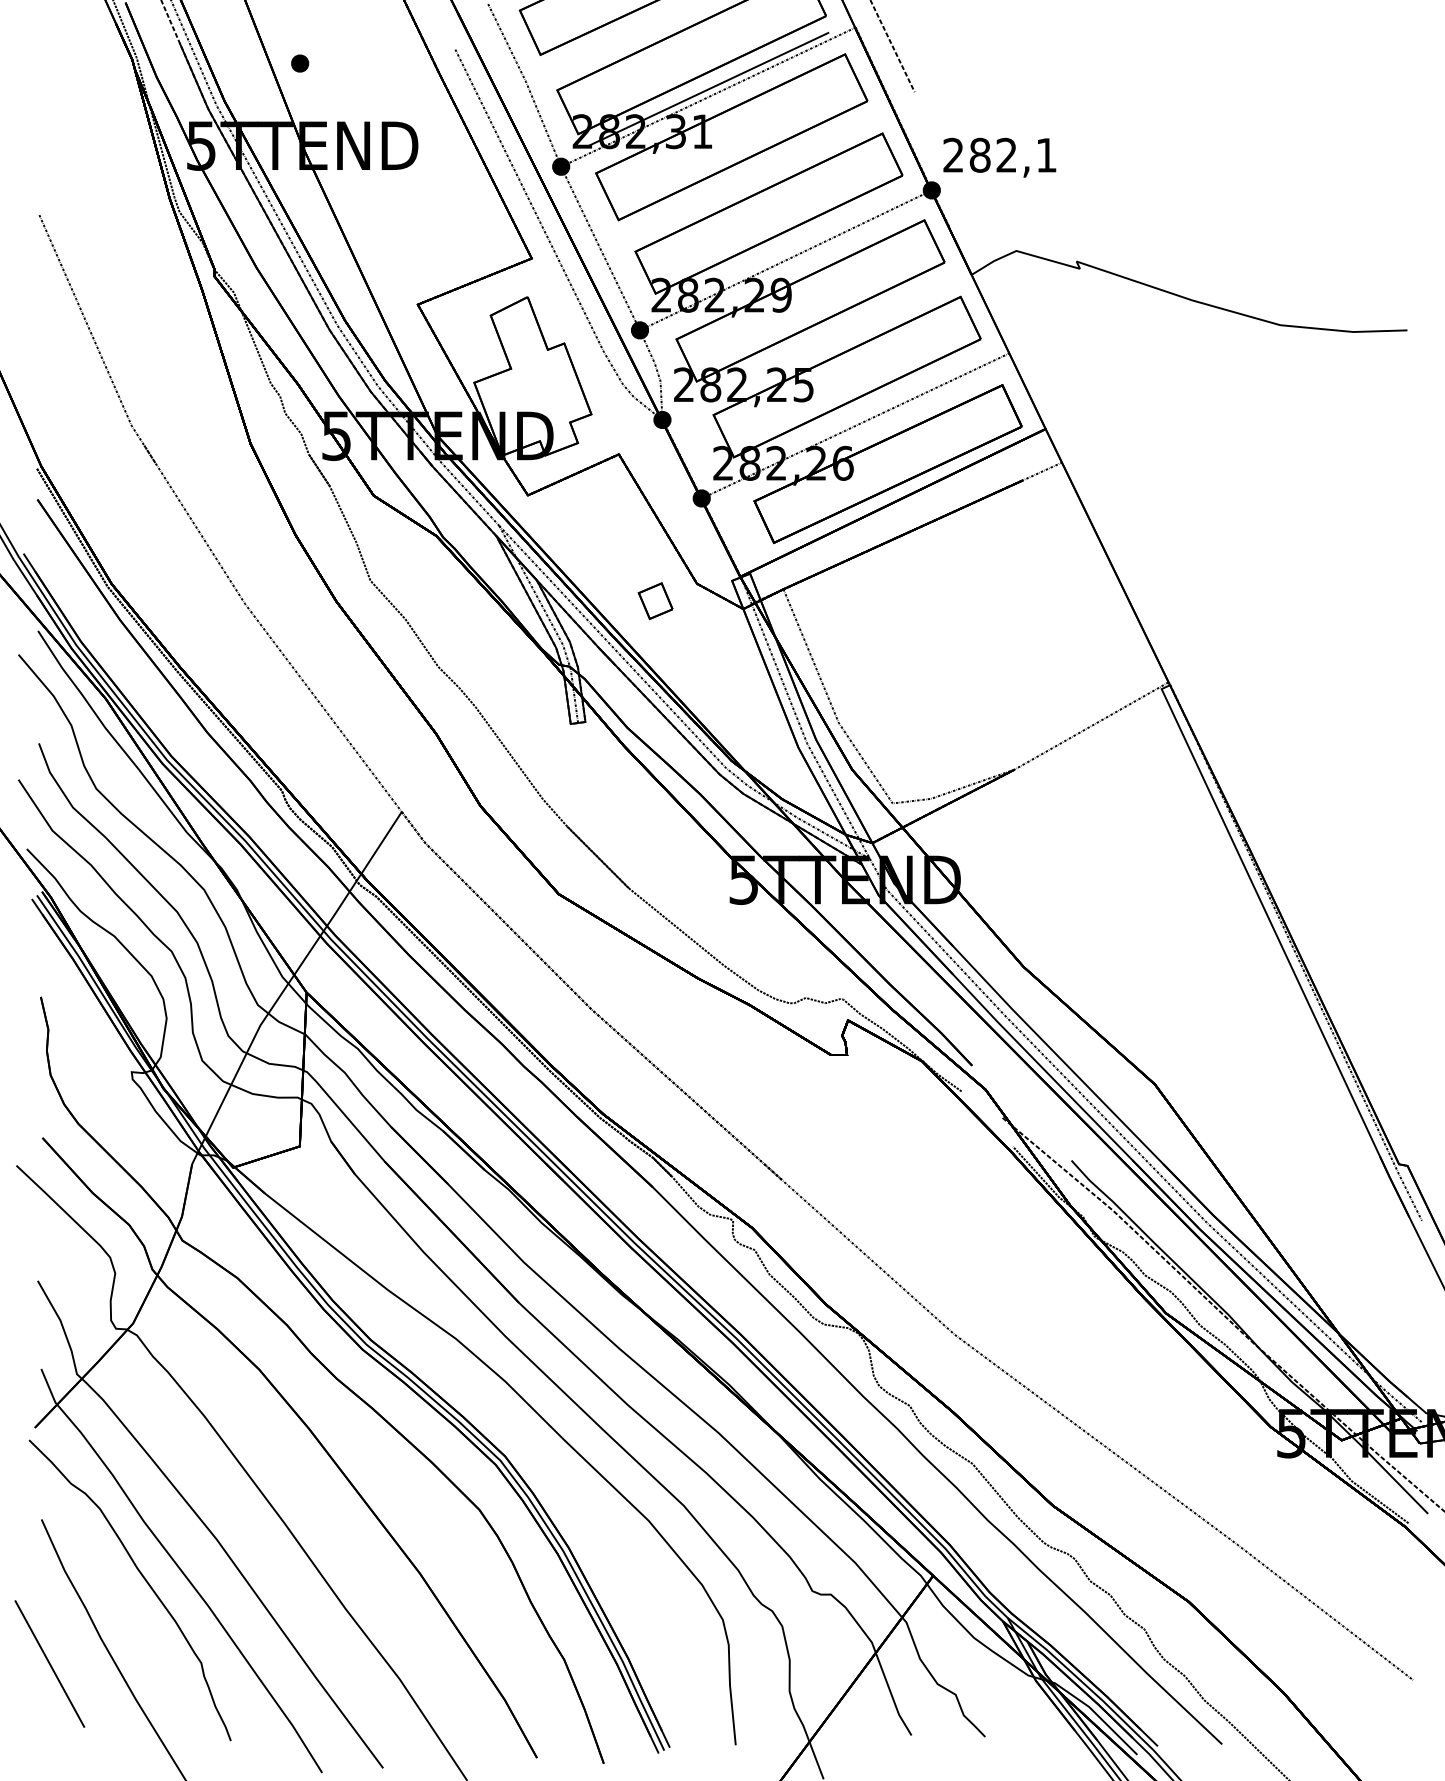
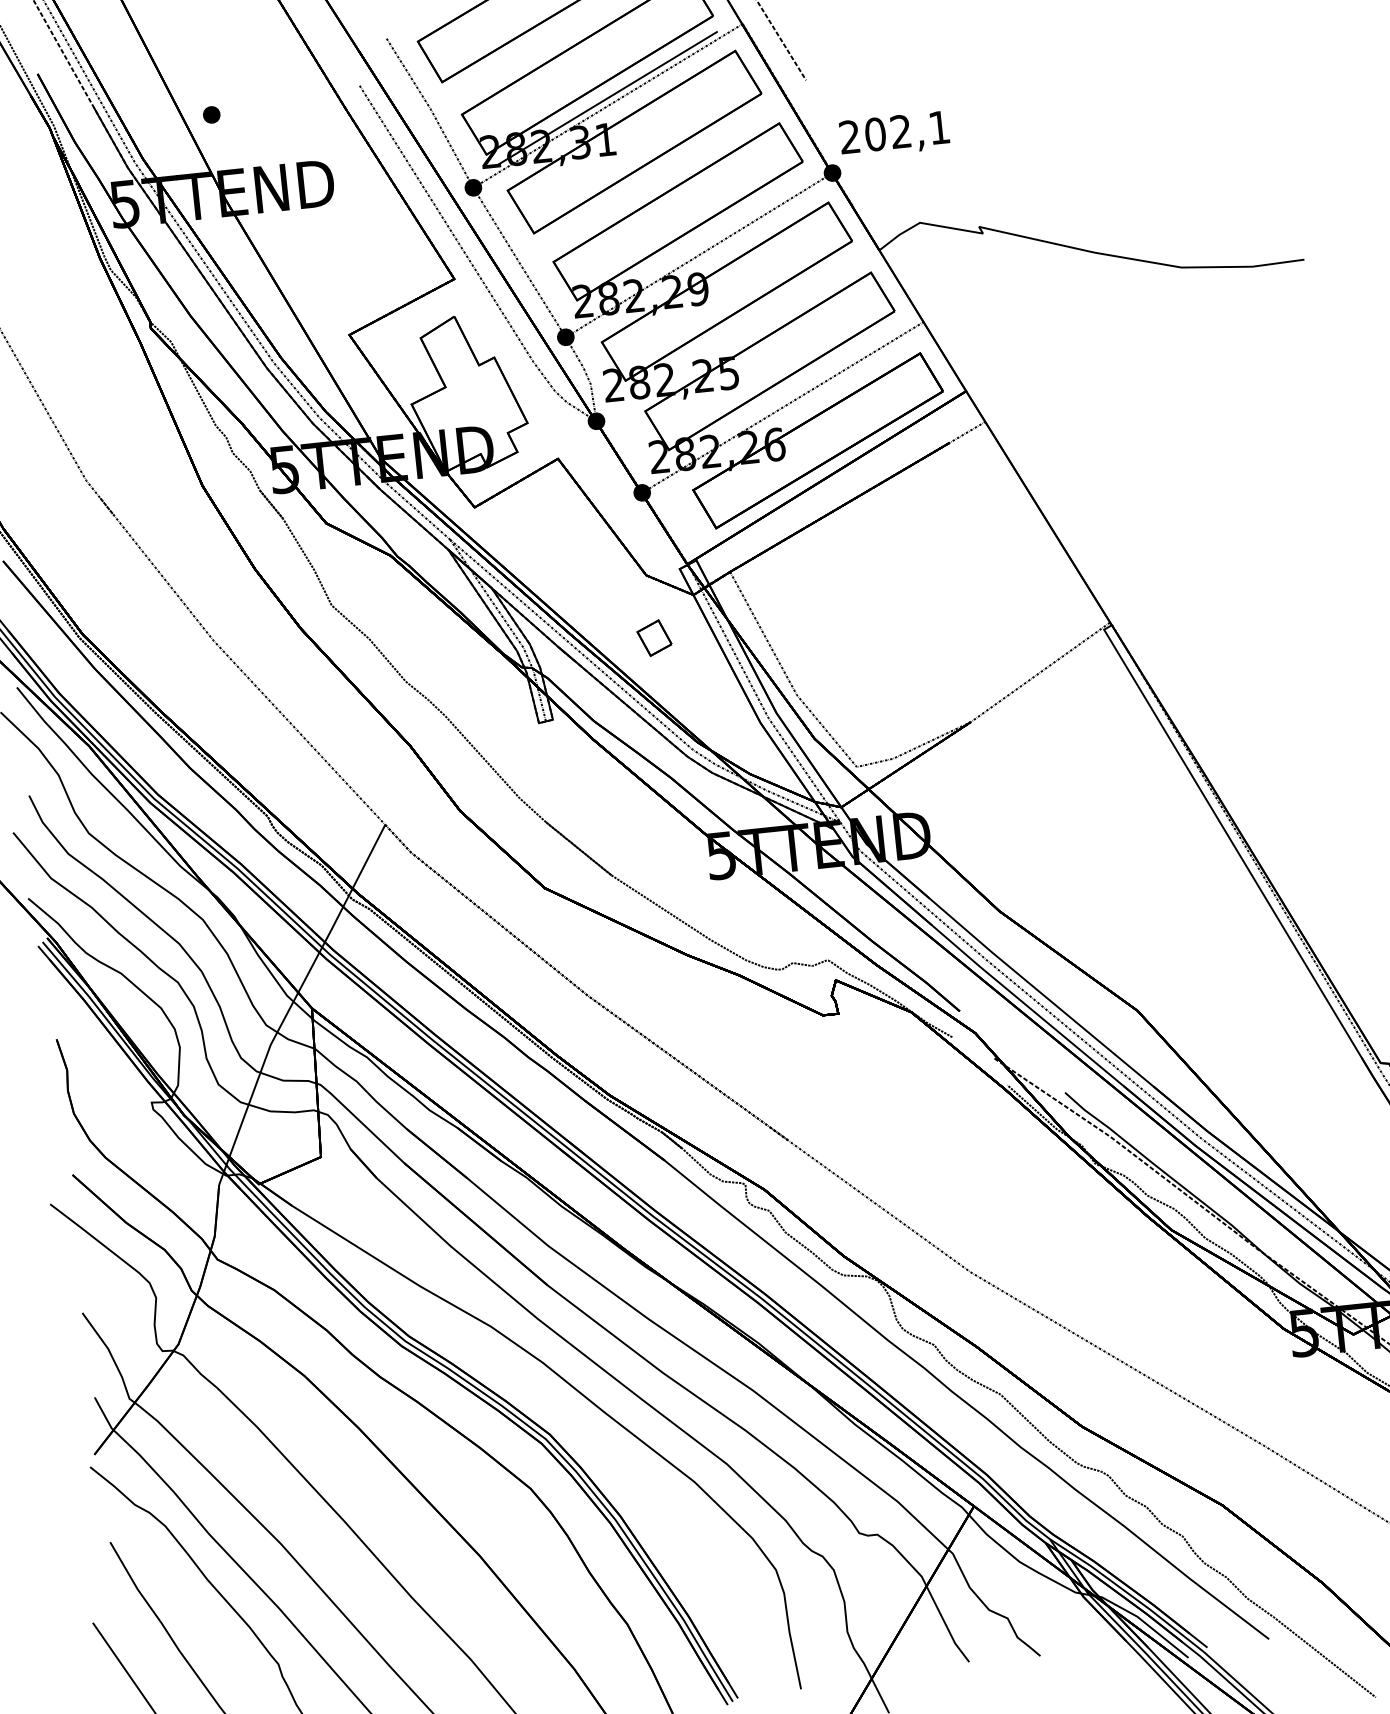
text: (979, 155) -> (874, 134), 282,1 -> 202,1
part: (655, 600) -> (654, 637), moved

